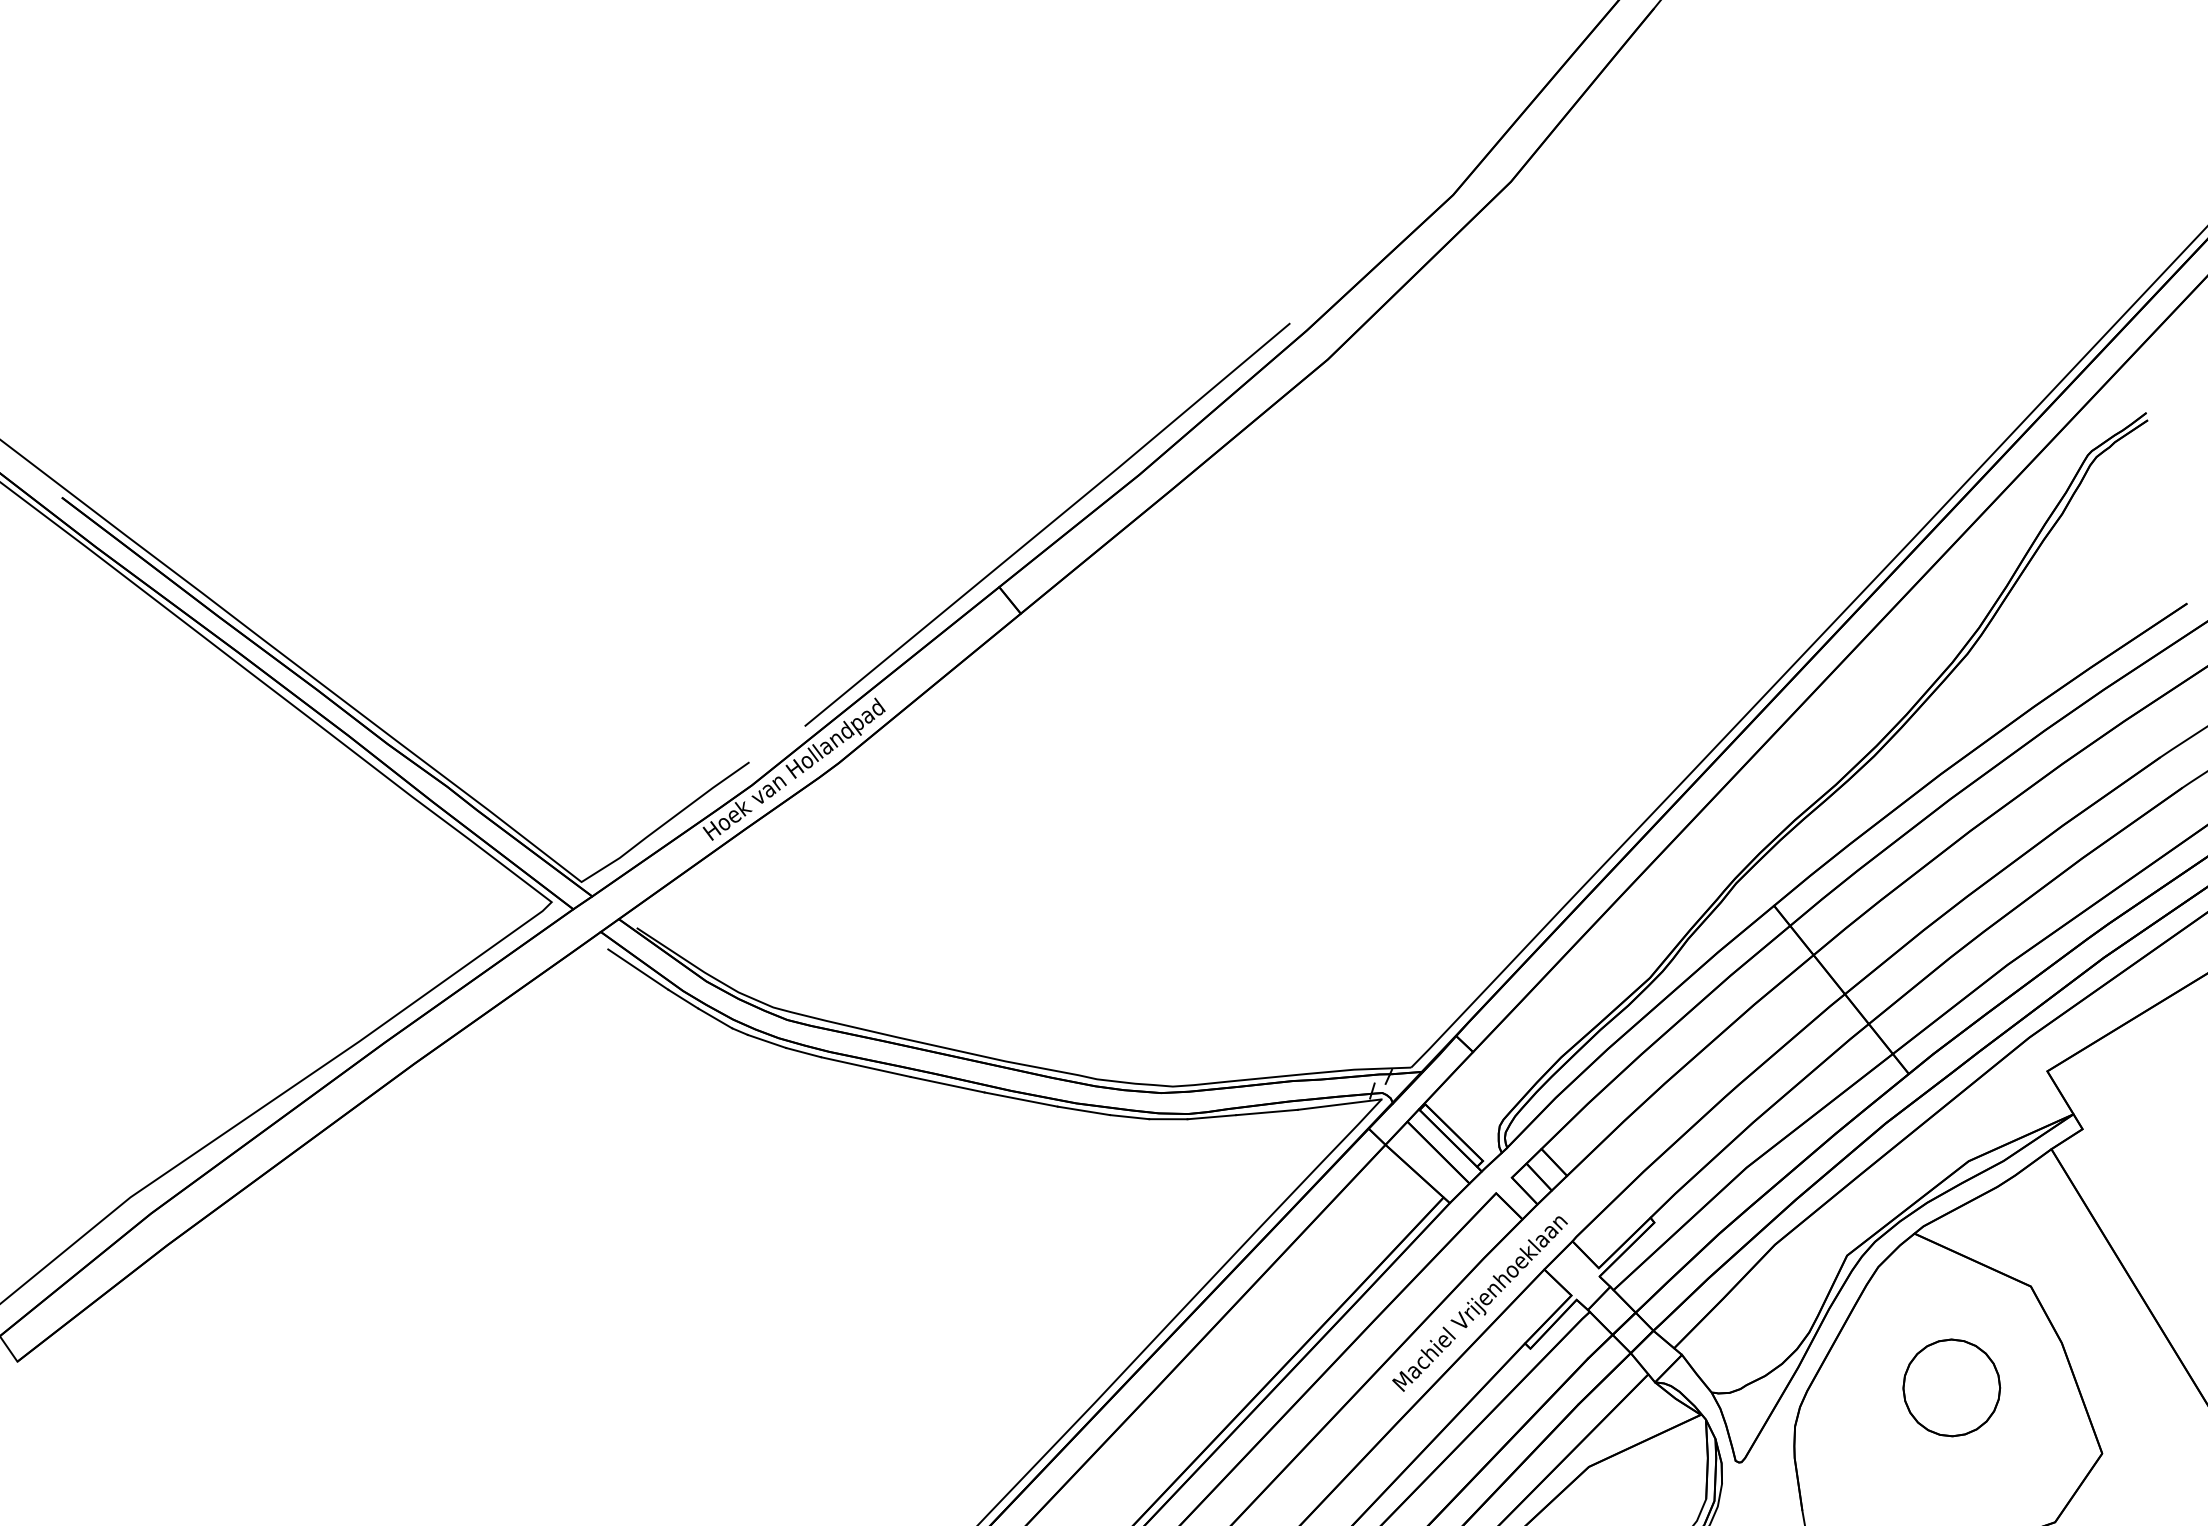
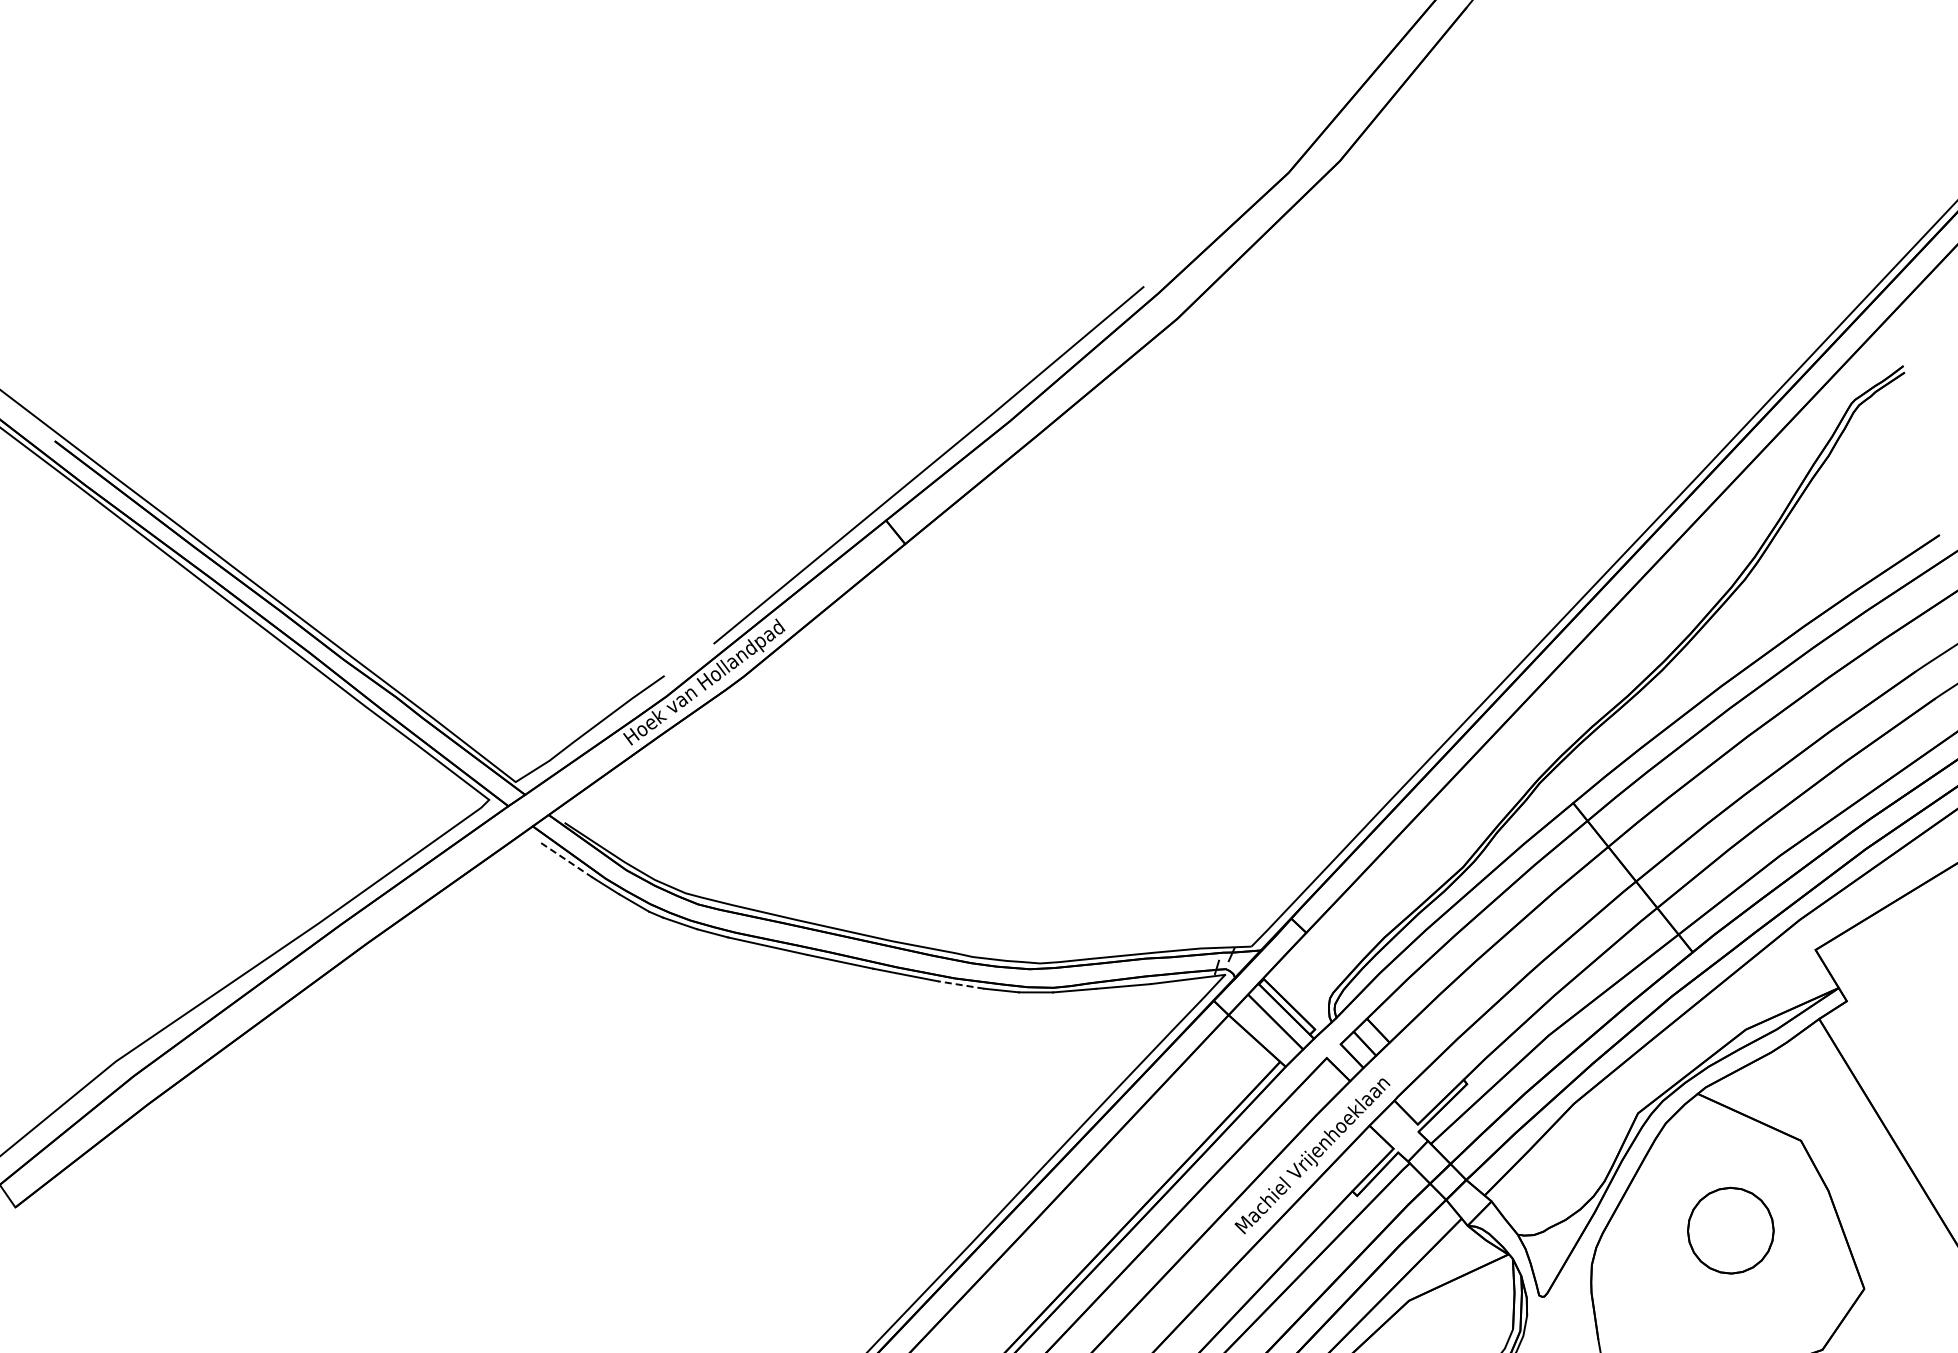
line: (637, 969) -> (565, 859), solid -> dashed
line: (1083, 1110) -> (960, 984), solid -> dashed

